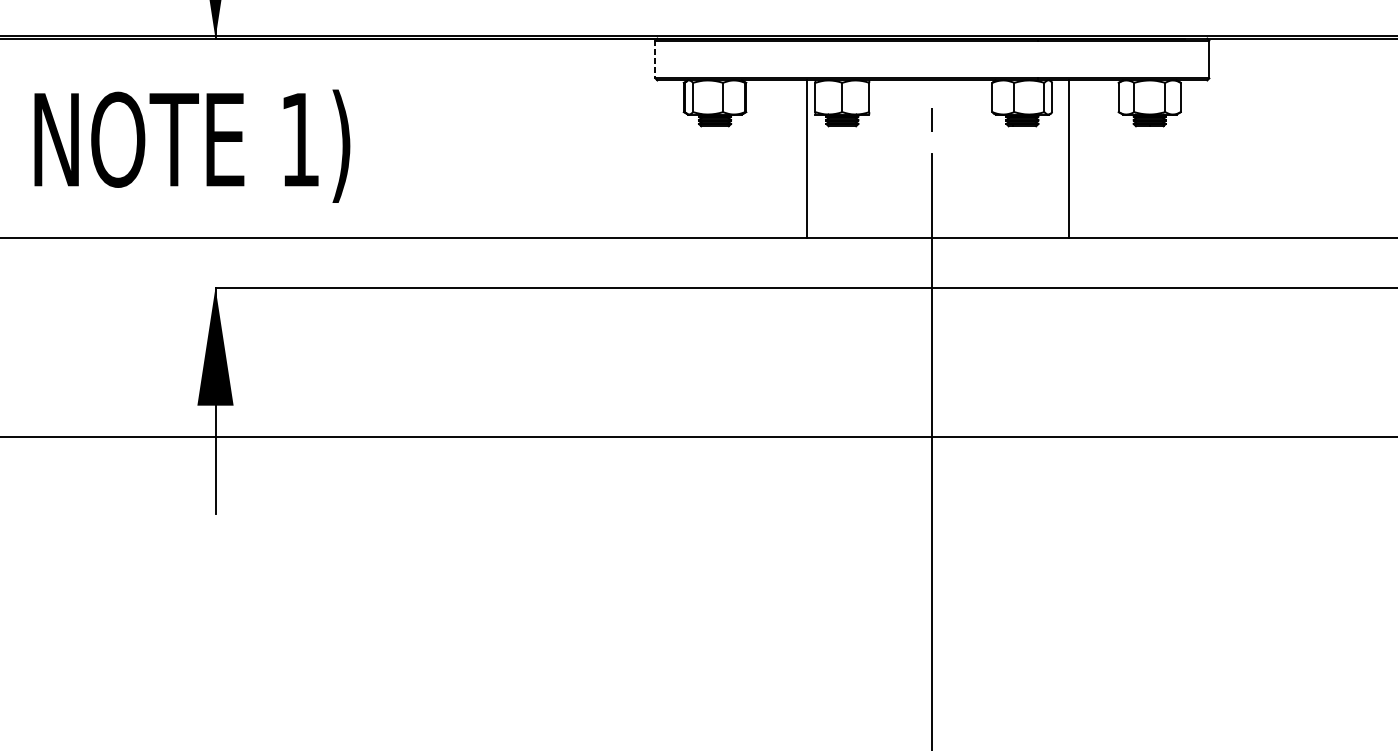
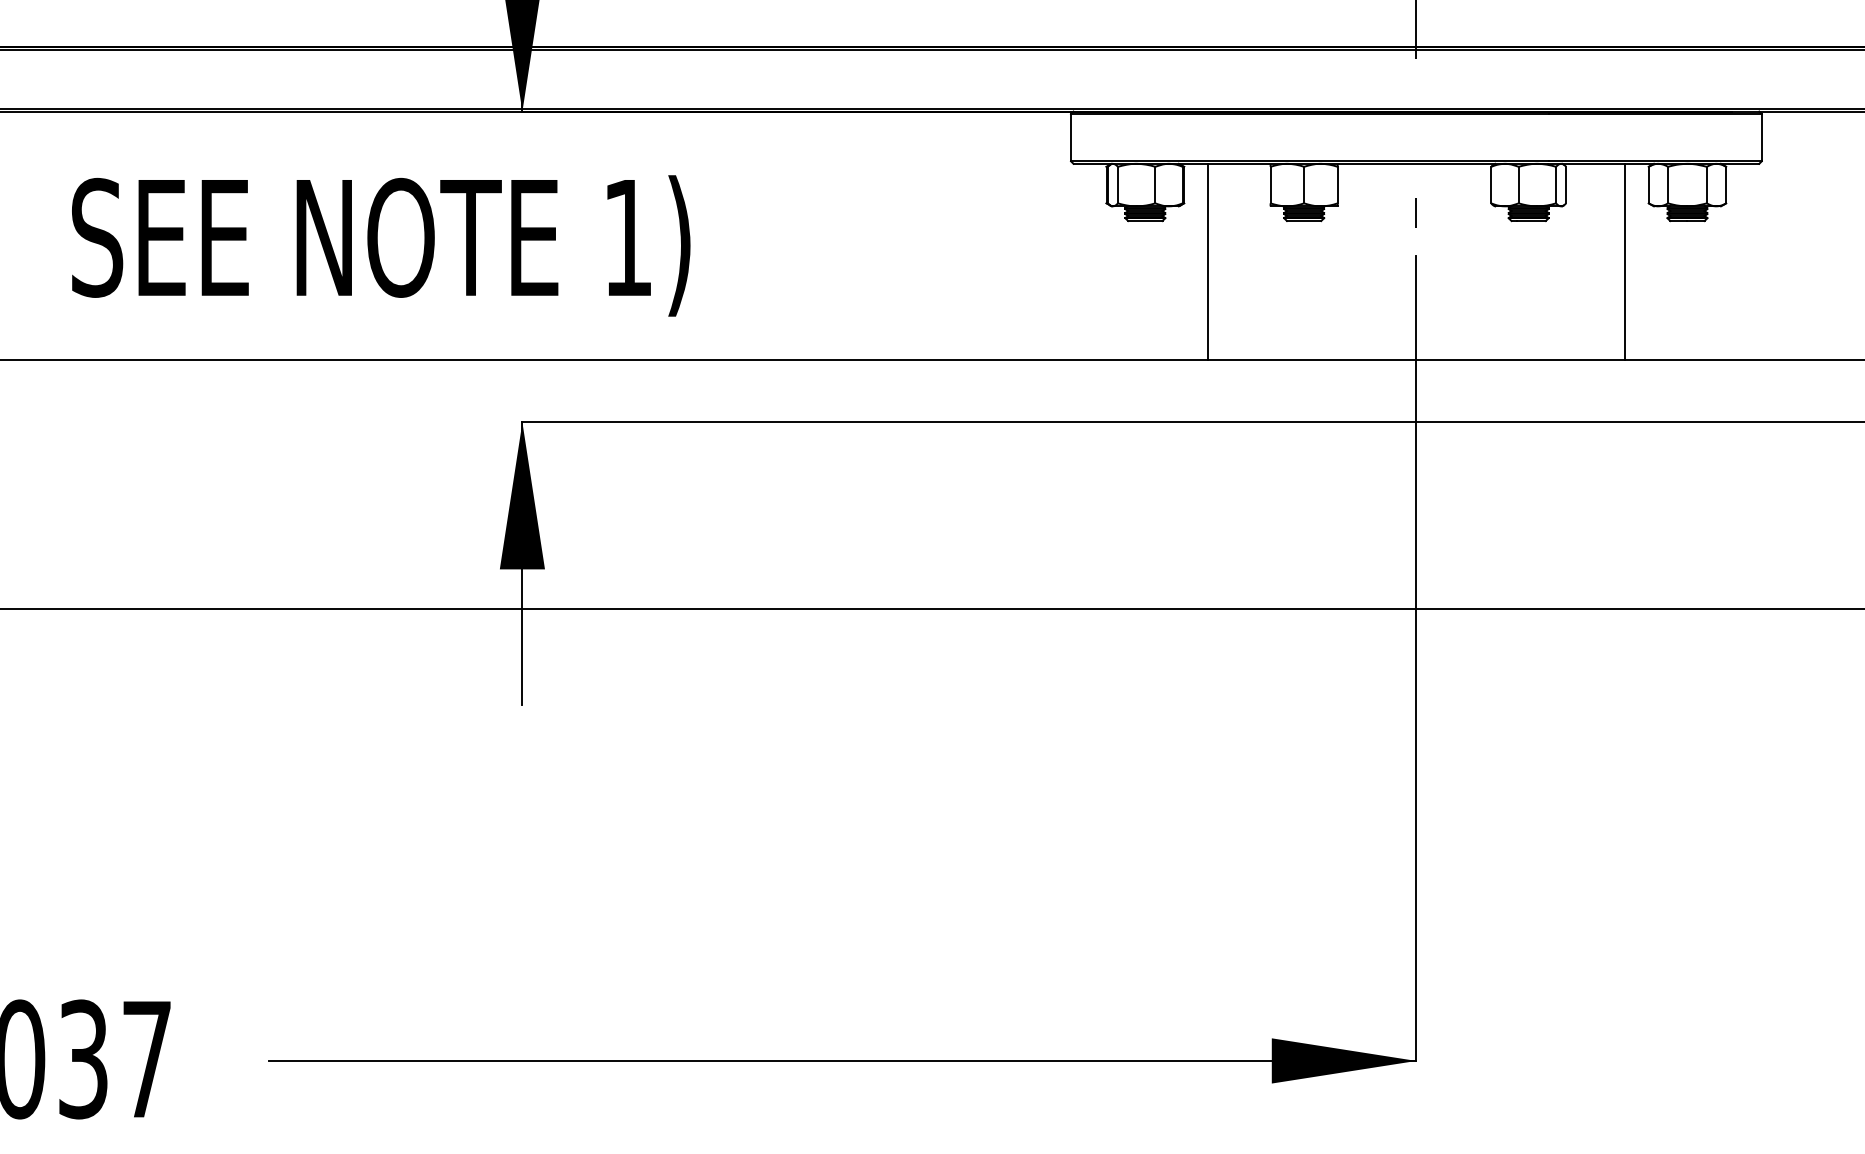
line: (655, 59) -> (1071, 137), dashed -> solid
line: (807, 158) -> (1207, 261), moved
line: (1069, 158) -> (1625, 261), moved

